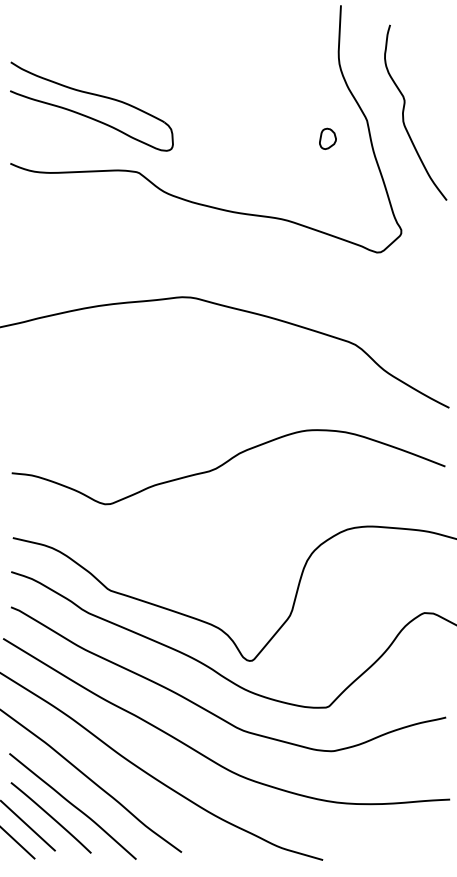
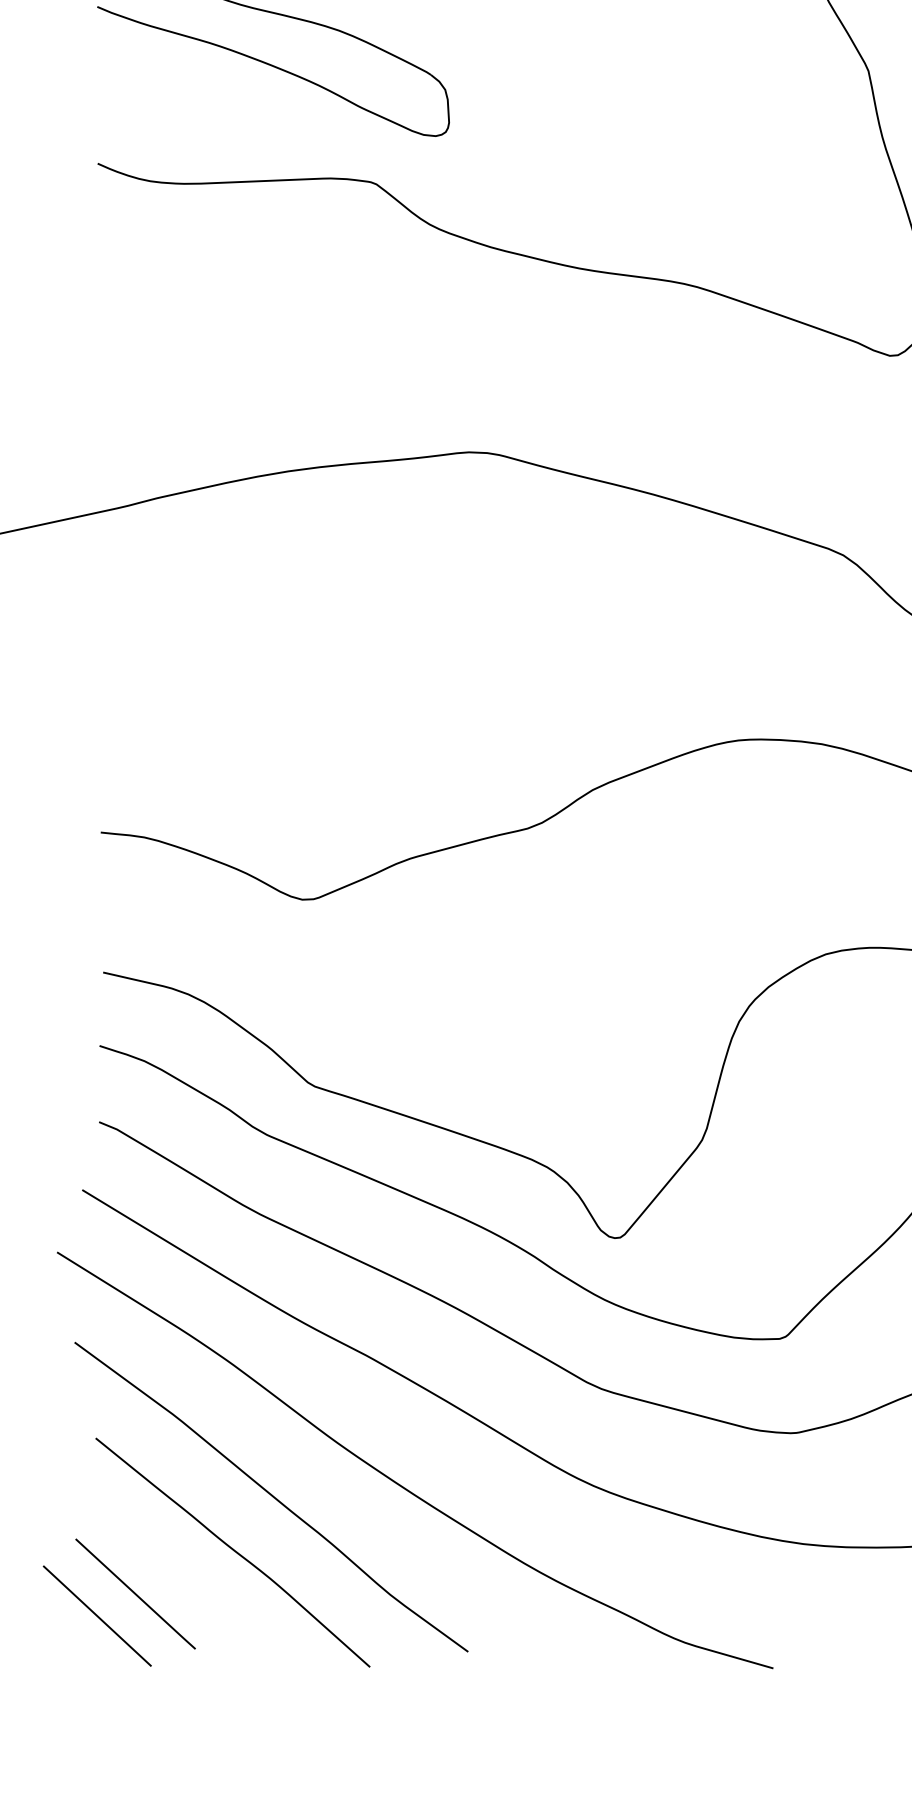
part: (327, 138) -> (782, 109), removed
line: (50, 817) -> (184, 1576), removed

